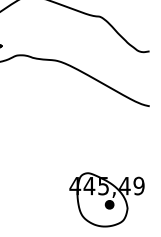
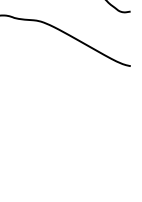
part: (106, 199) -> (87, 158), removed

